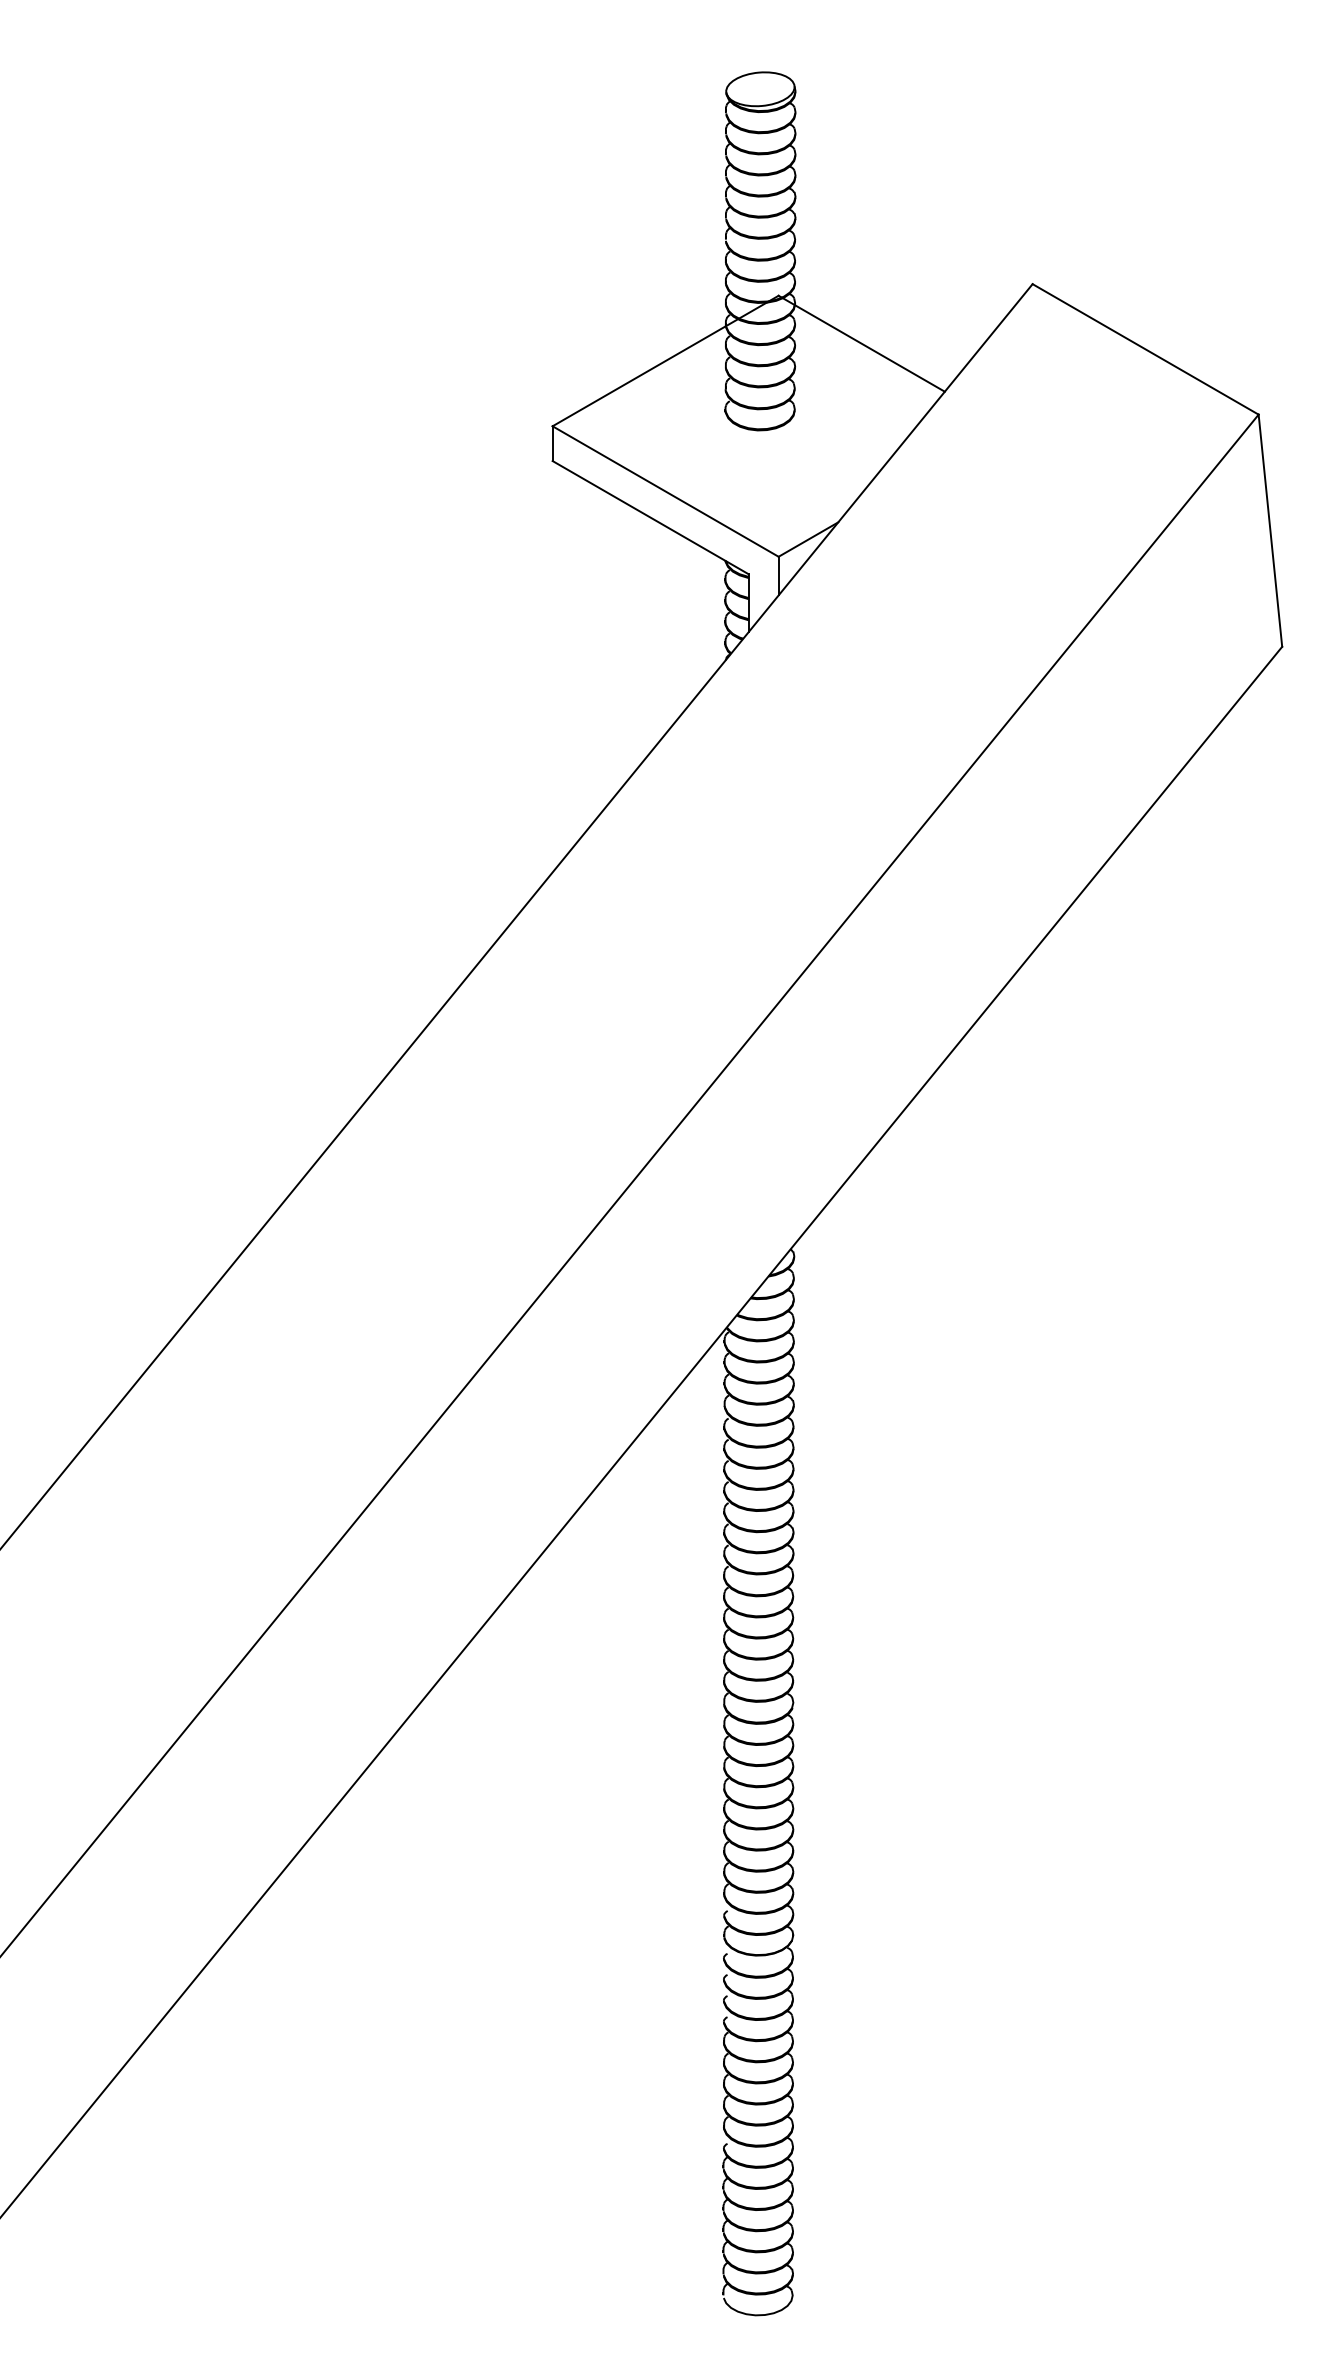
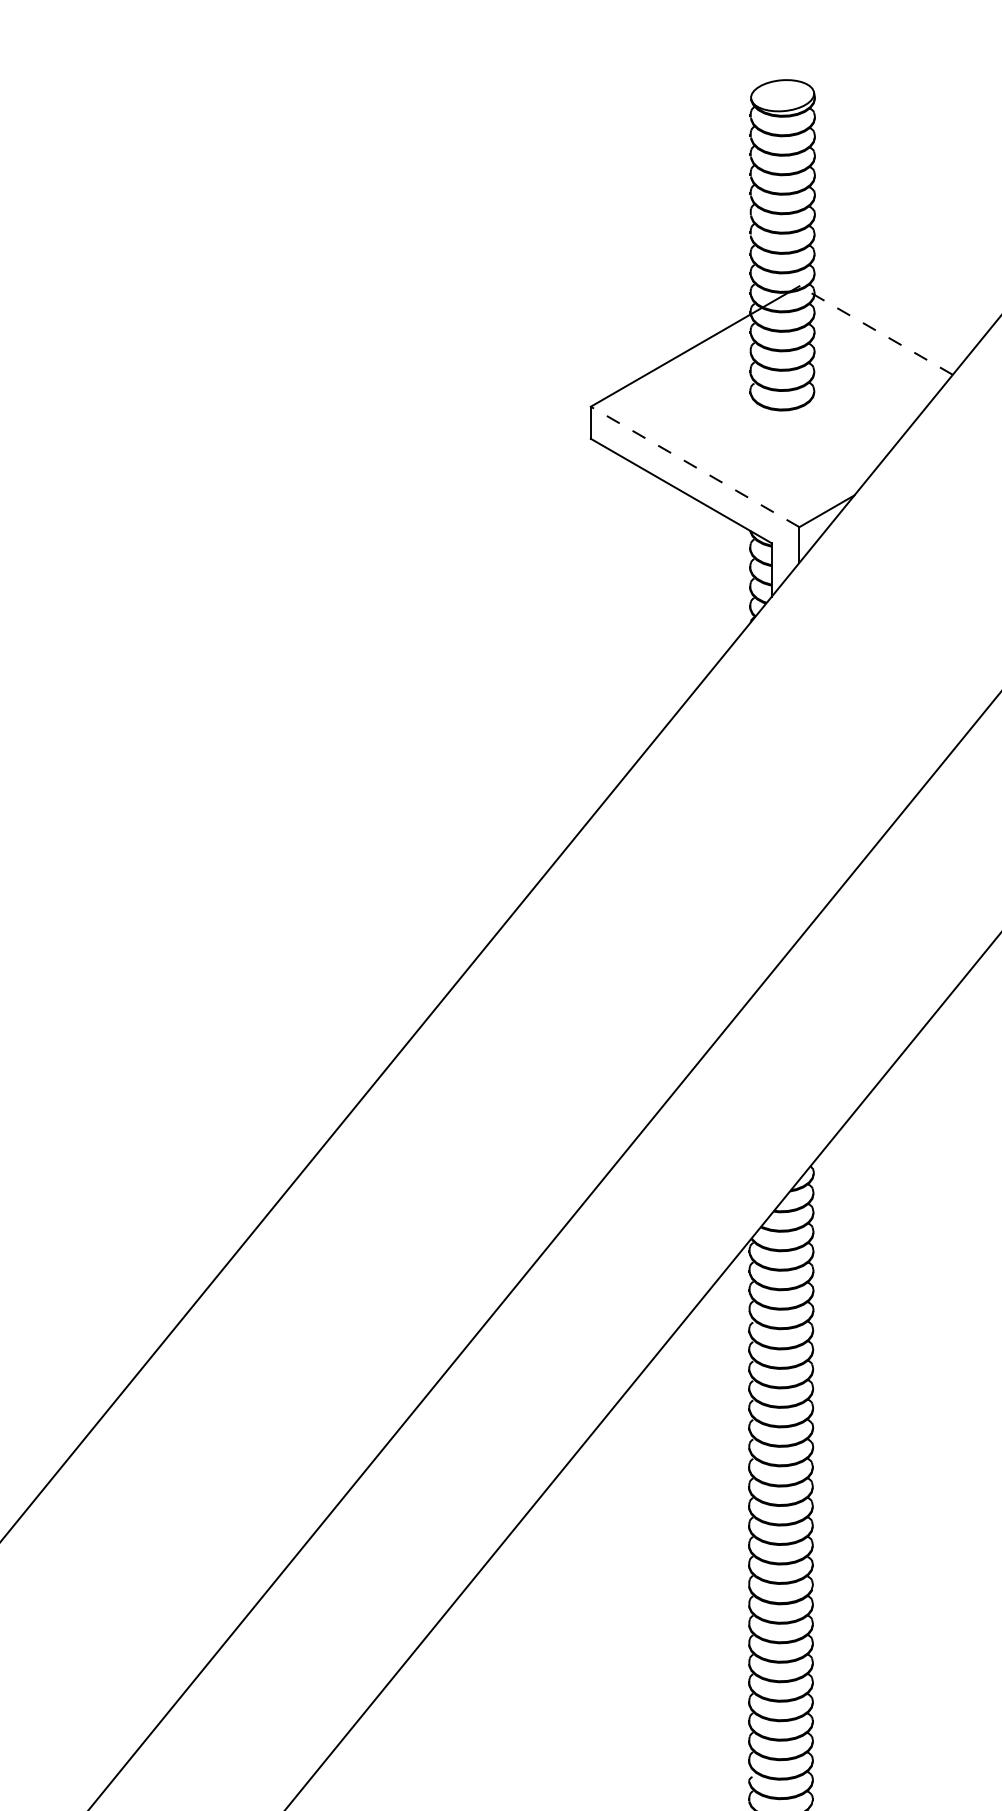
line: (861, 343) -> (875, 330), solid -> dashed
line: (665, 491) -> (695, 466), solid -> dashed

